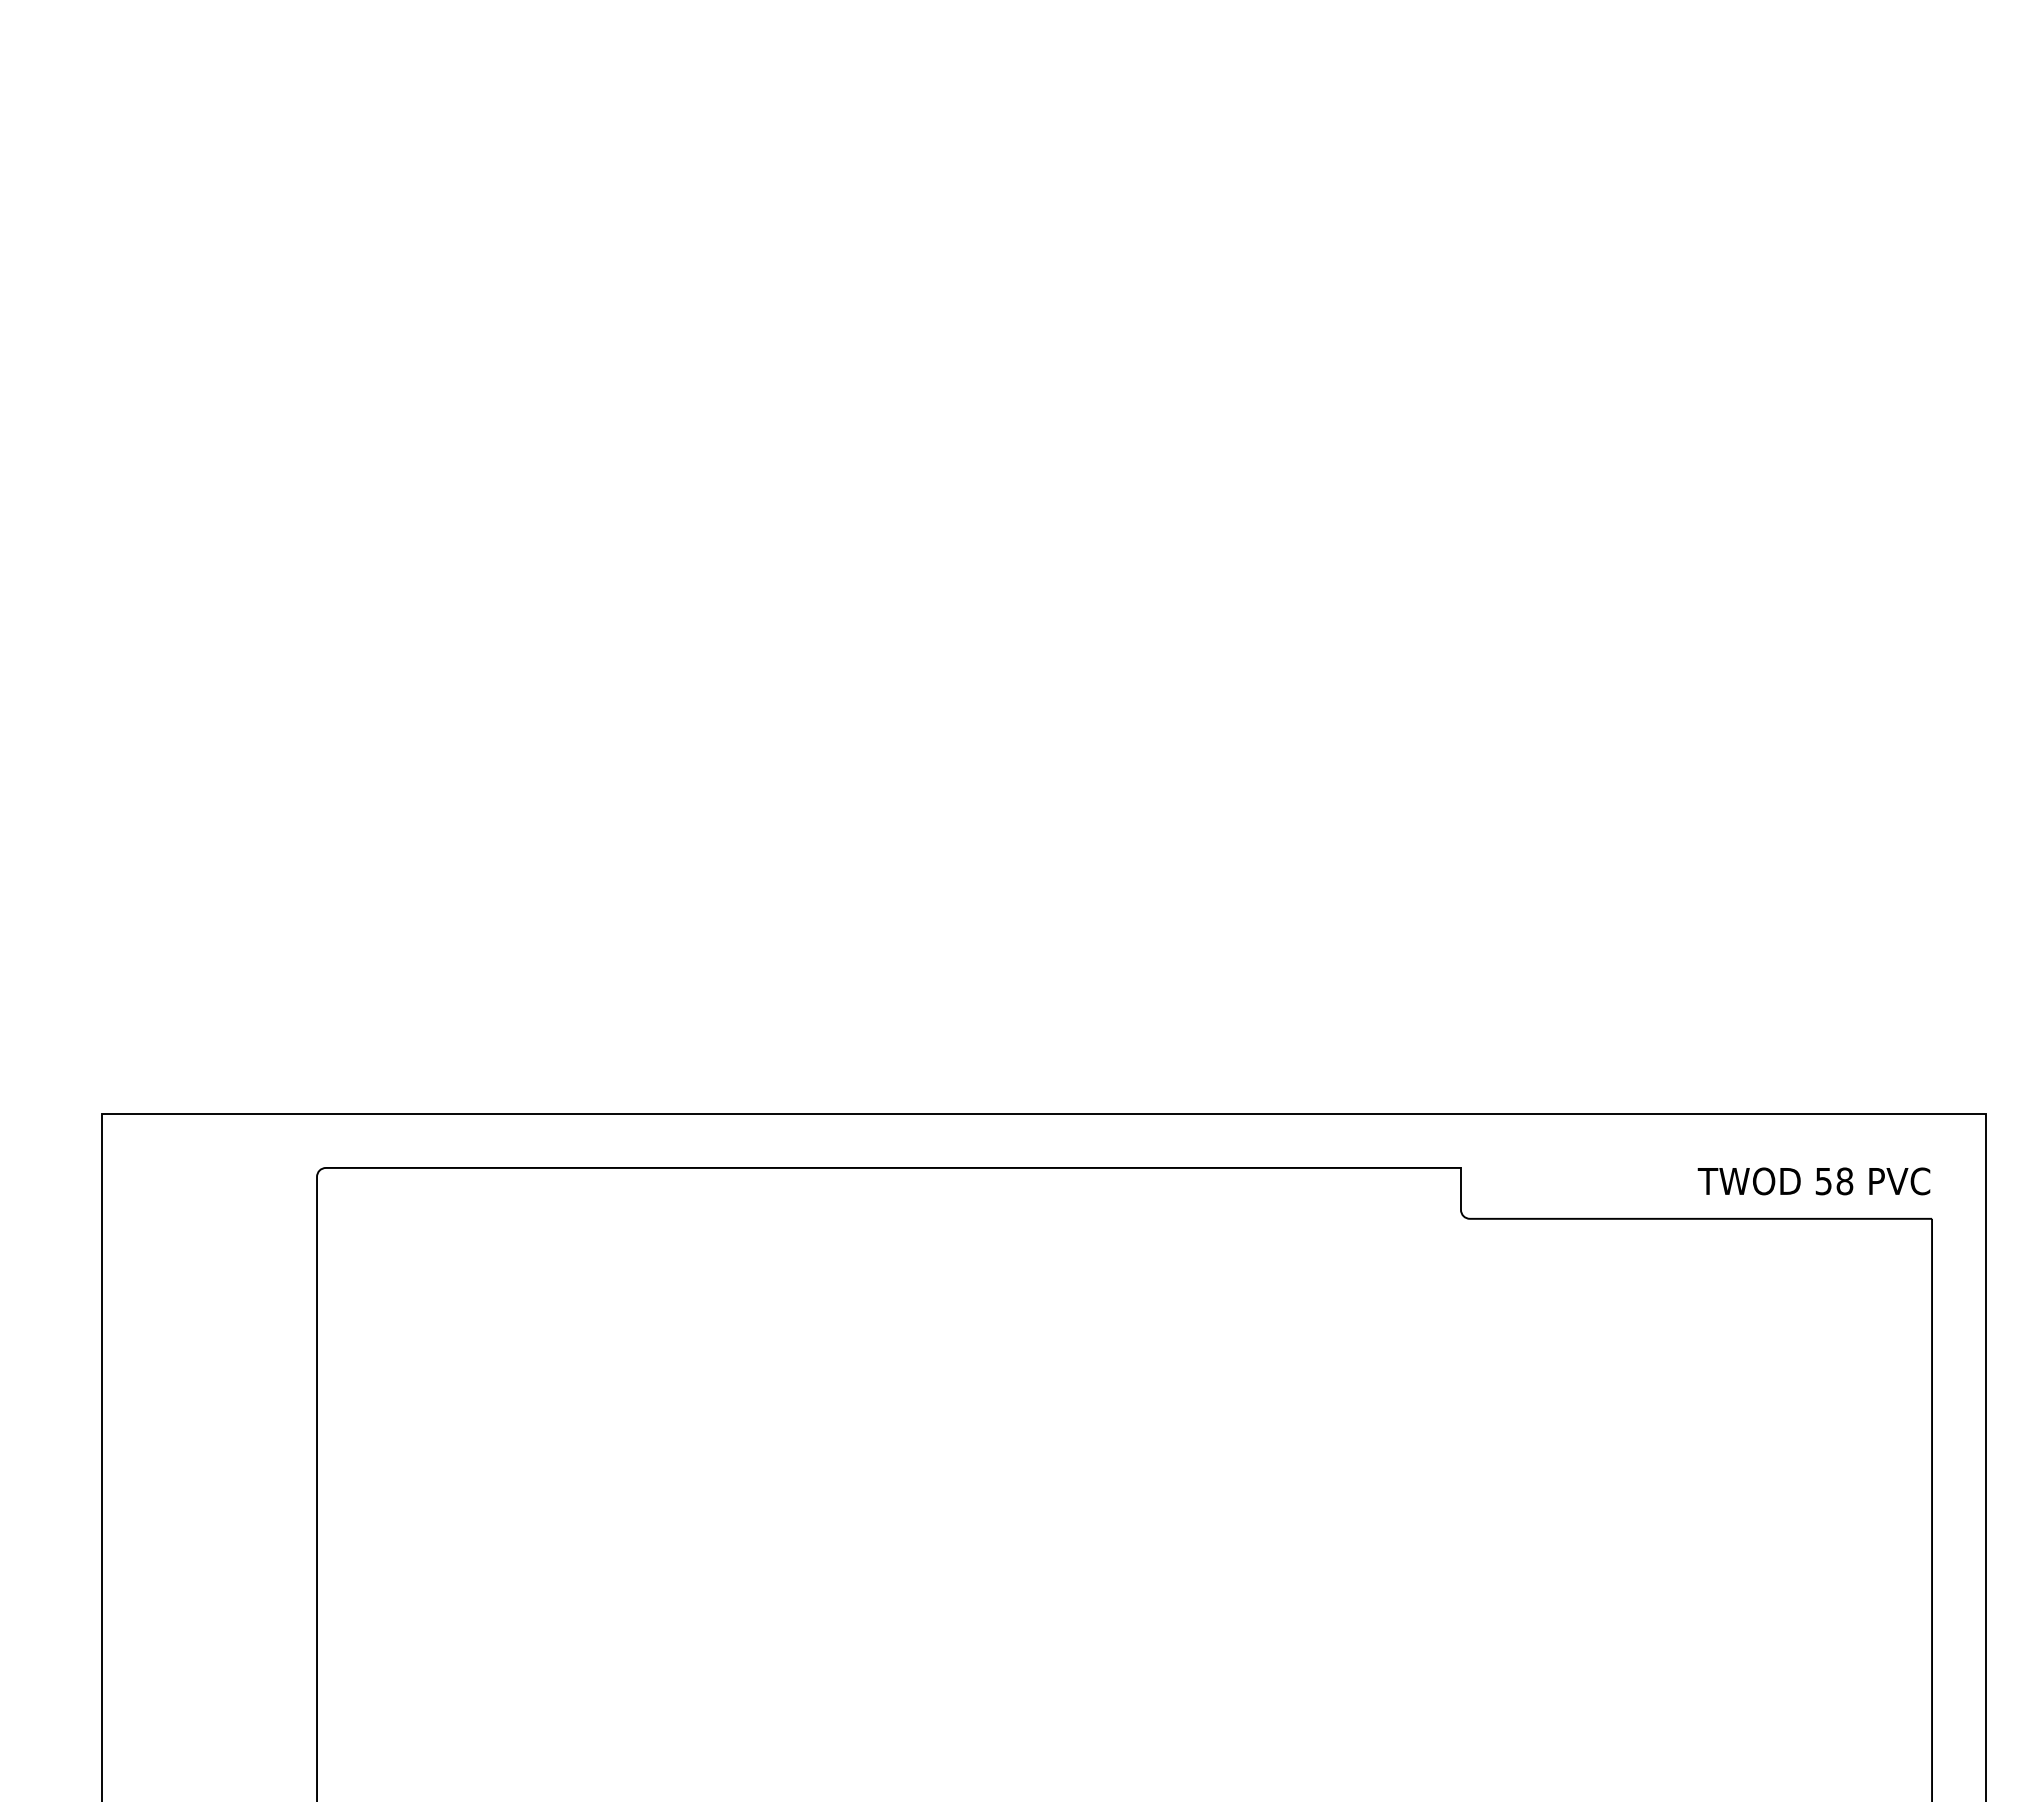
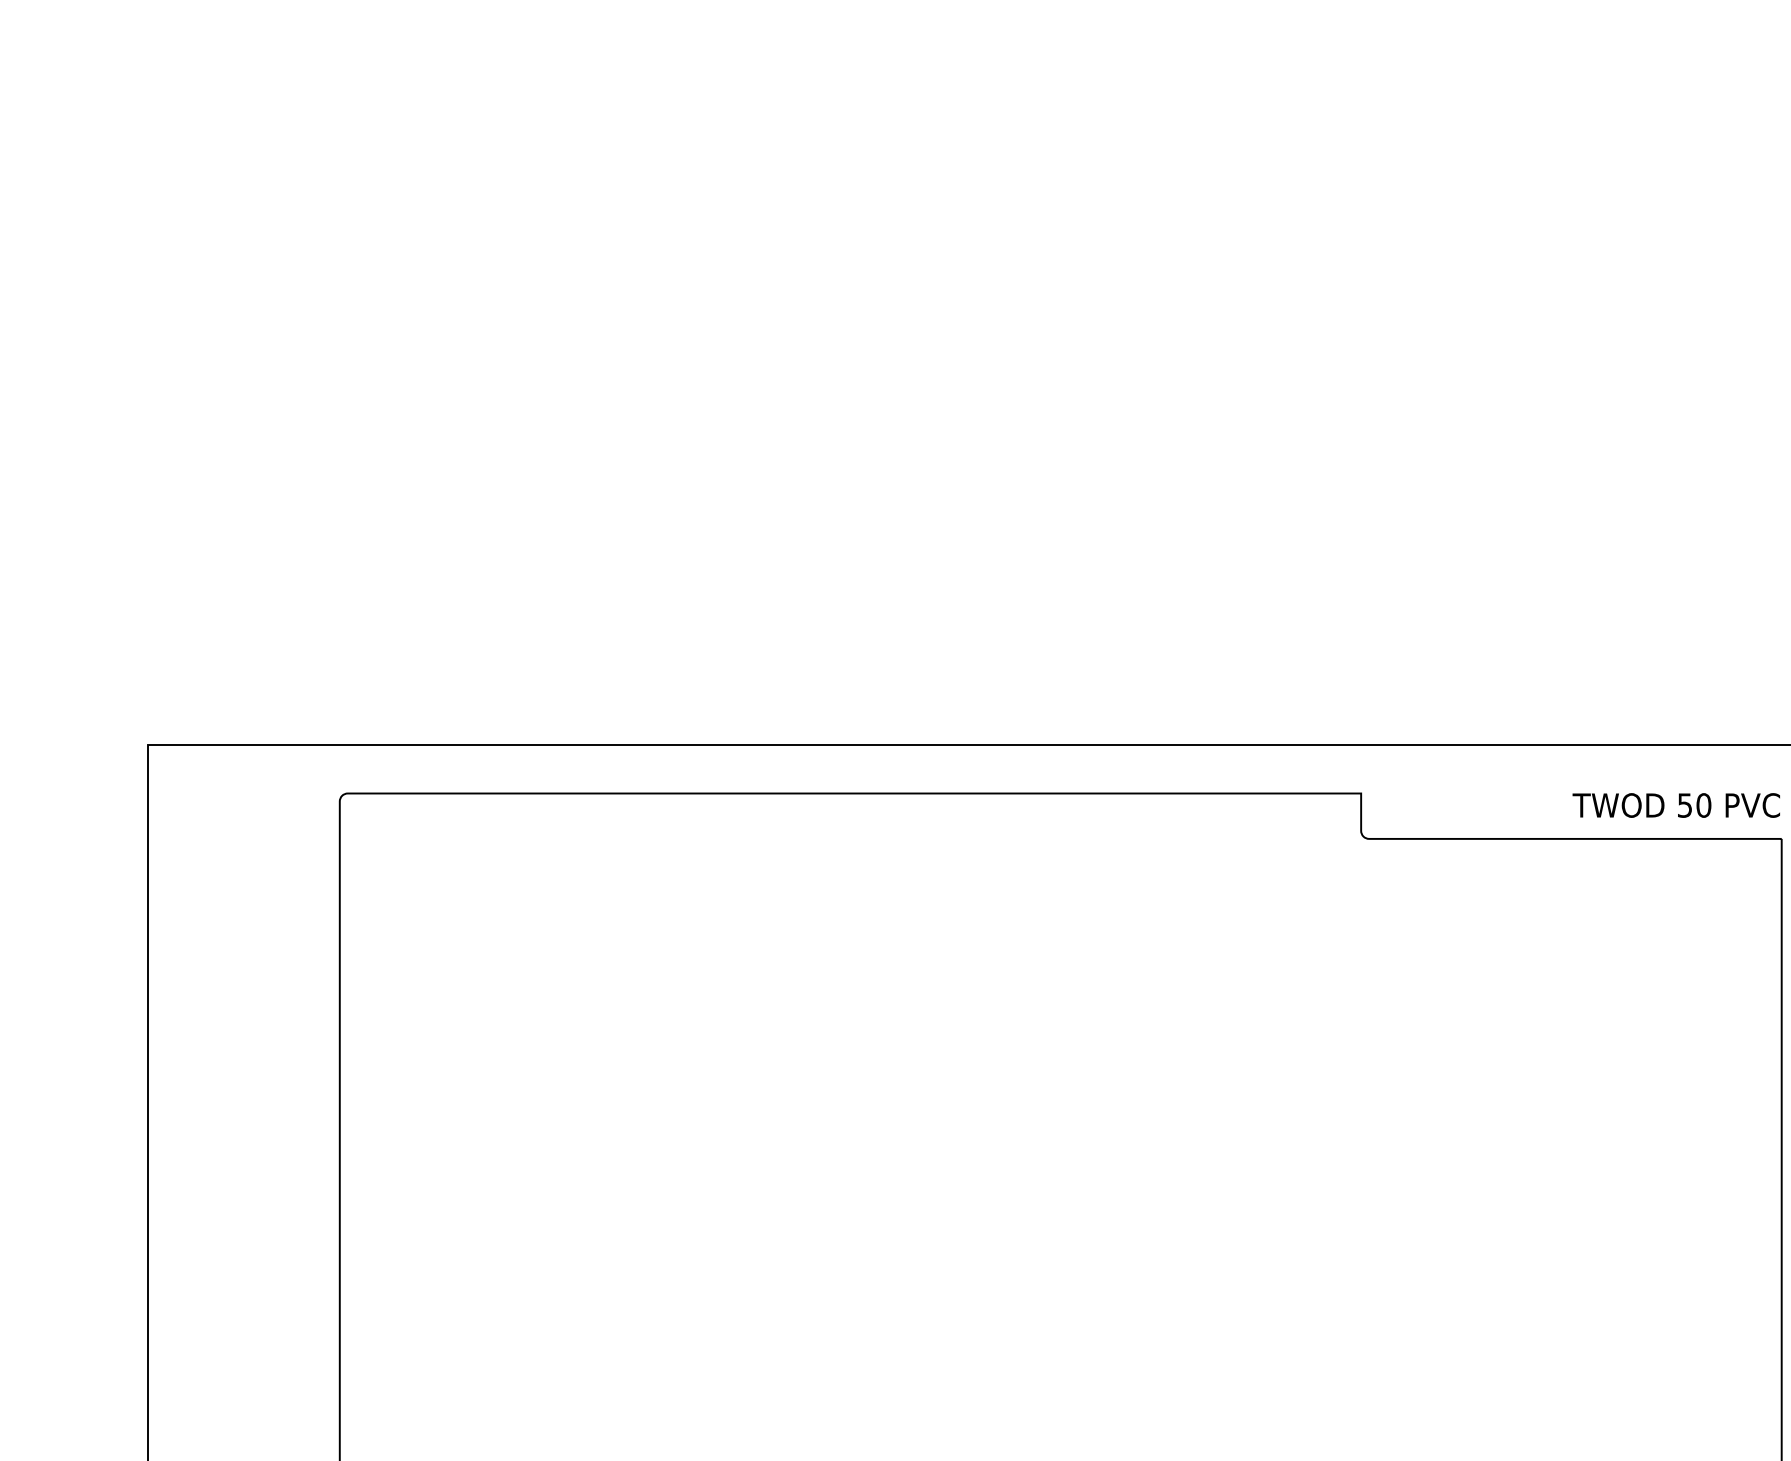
text: (1844, 1181) -> (1703, 805), 58 -> 50

